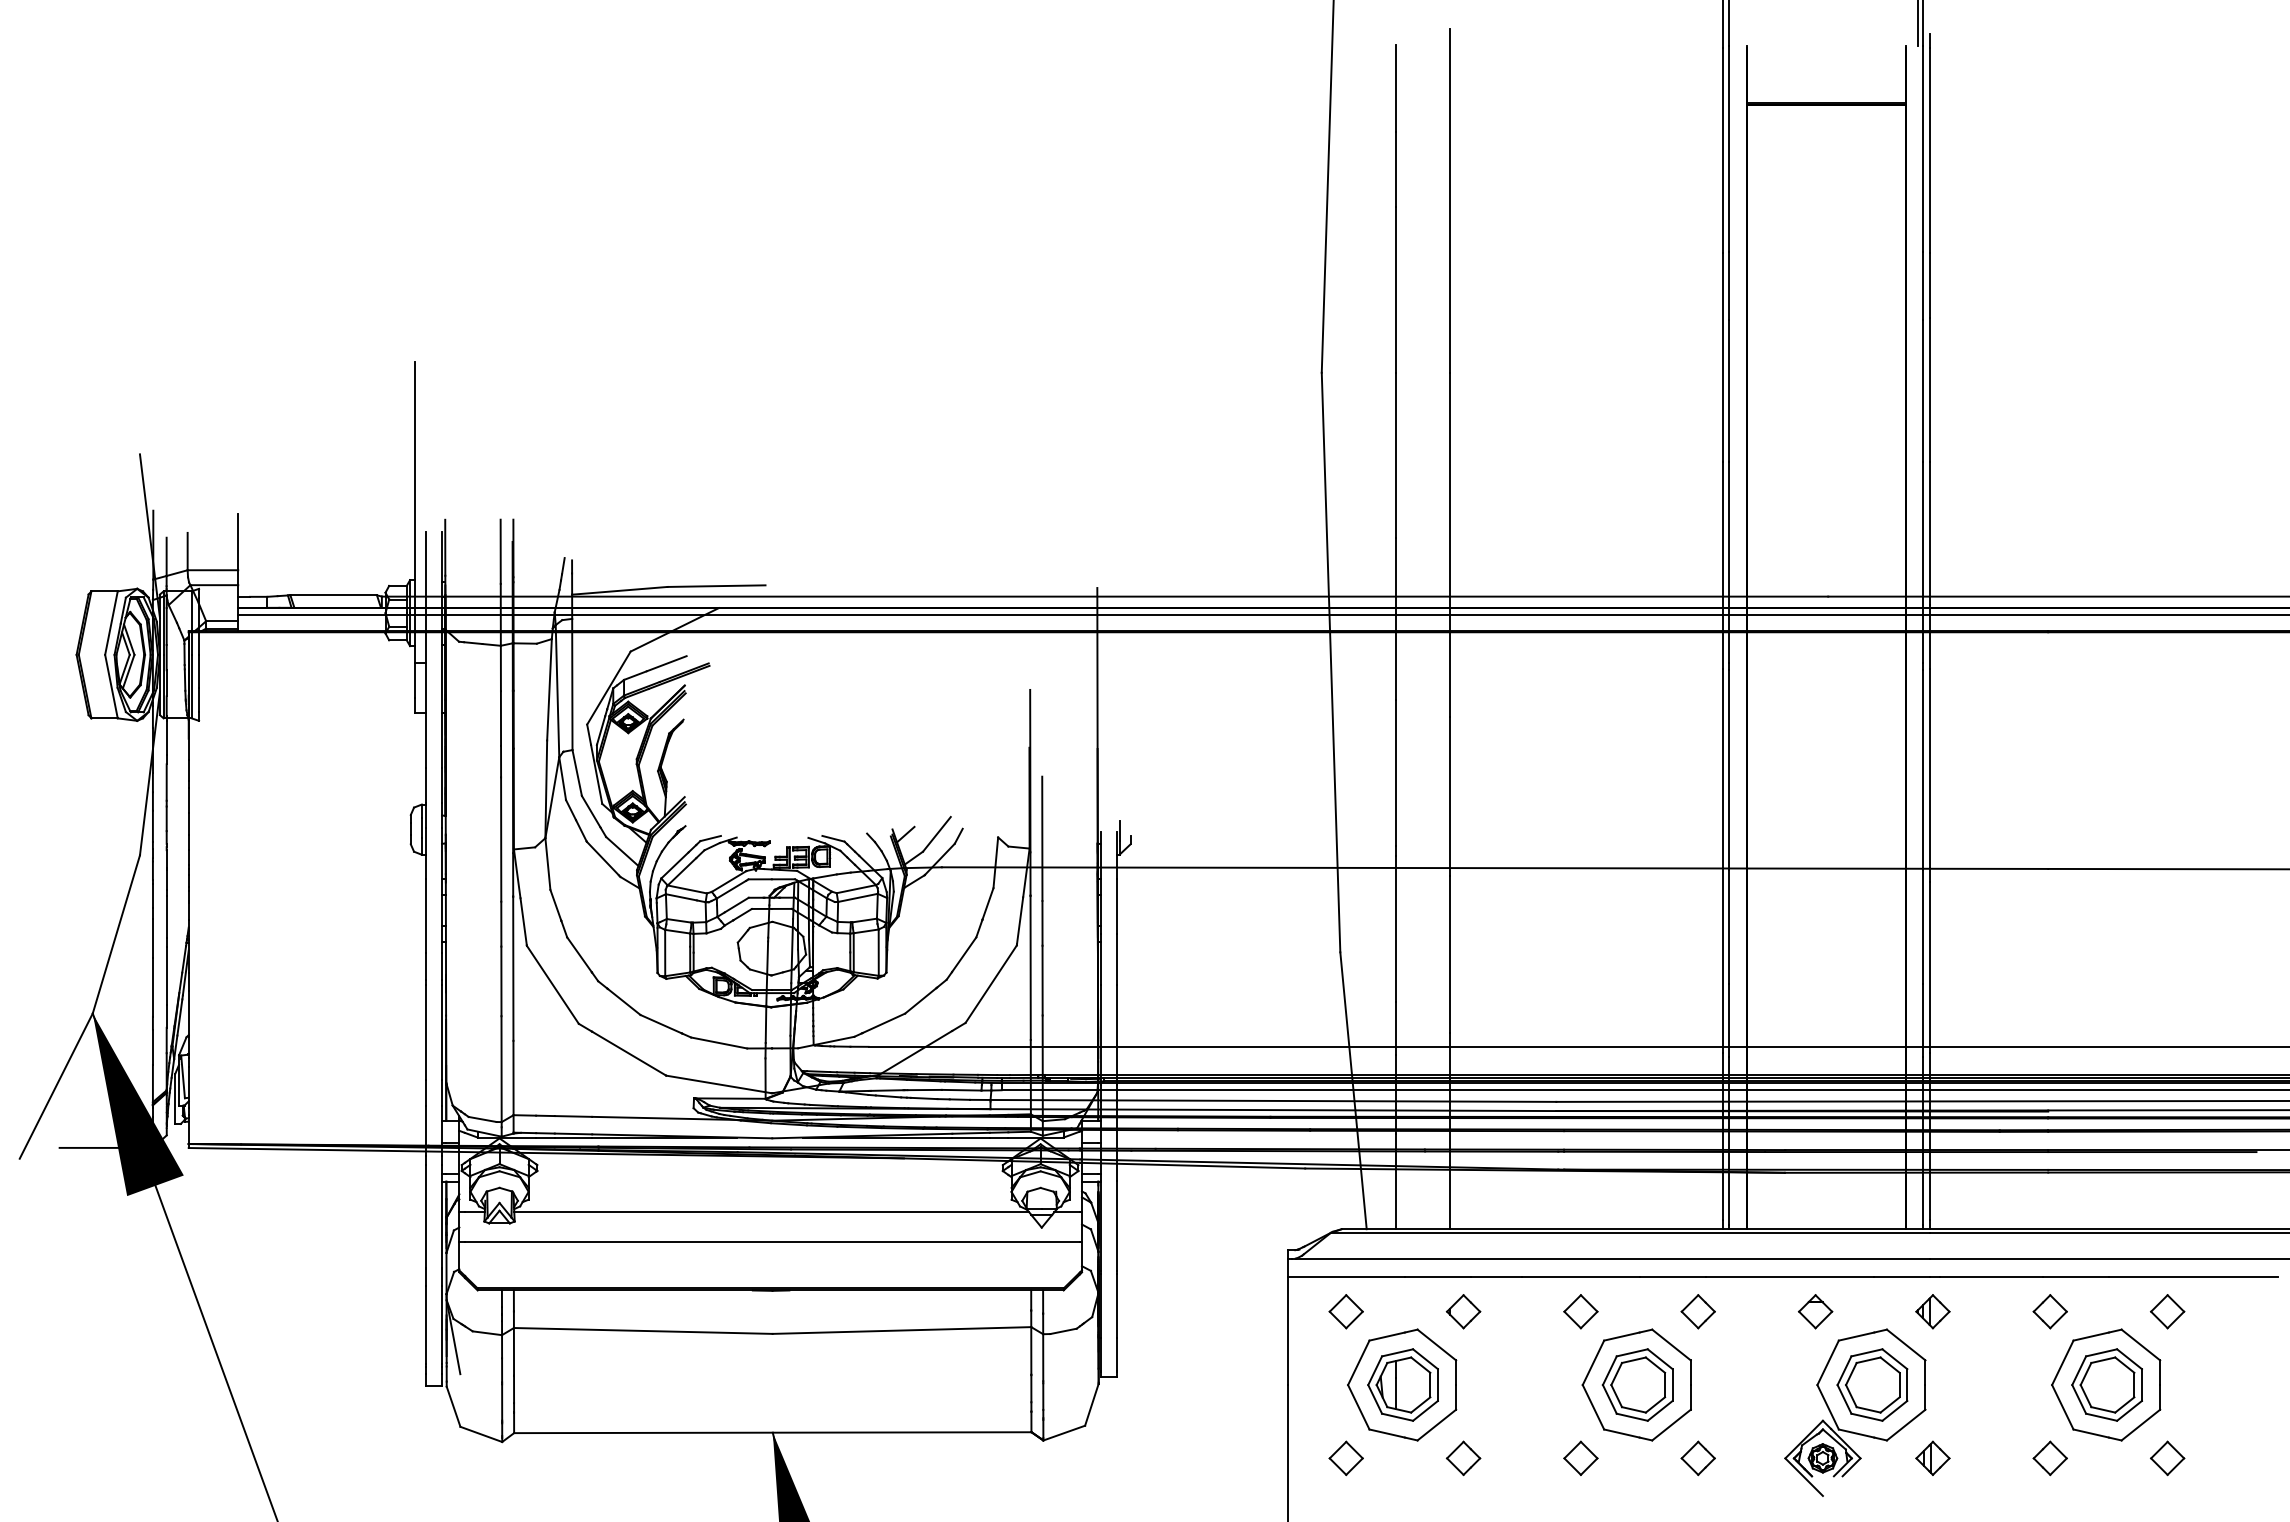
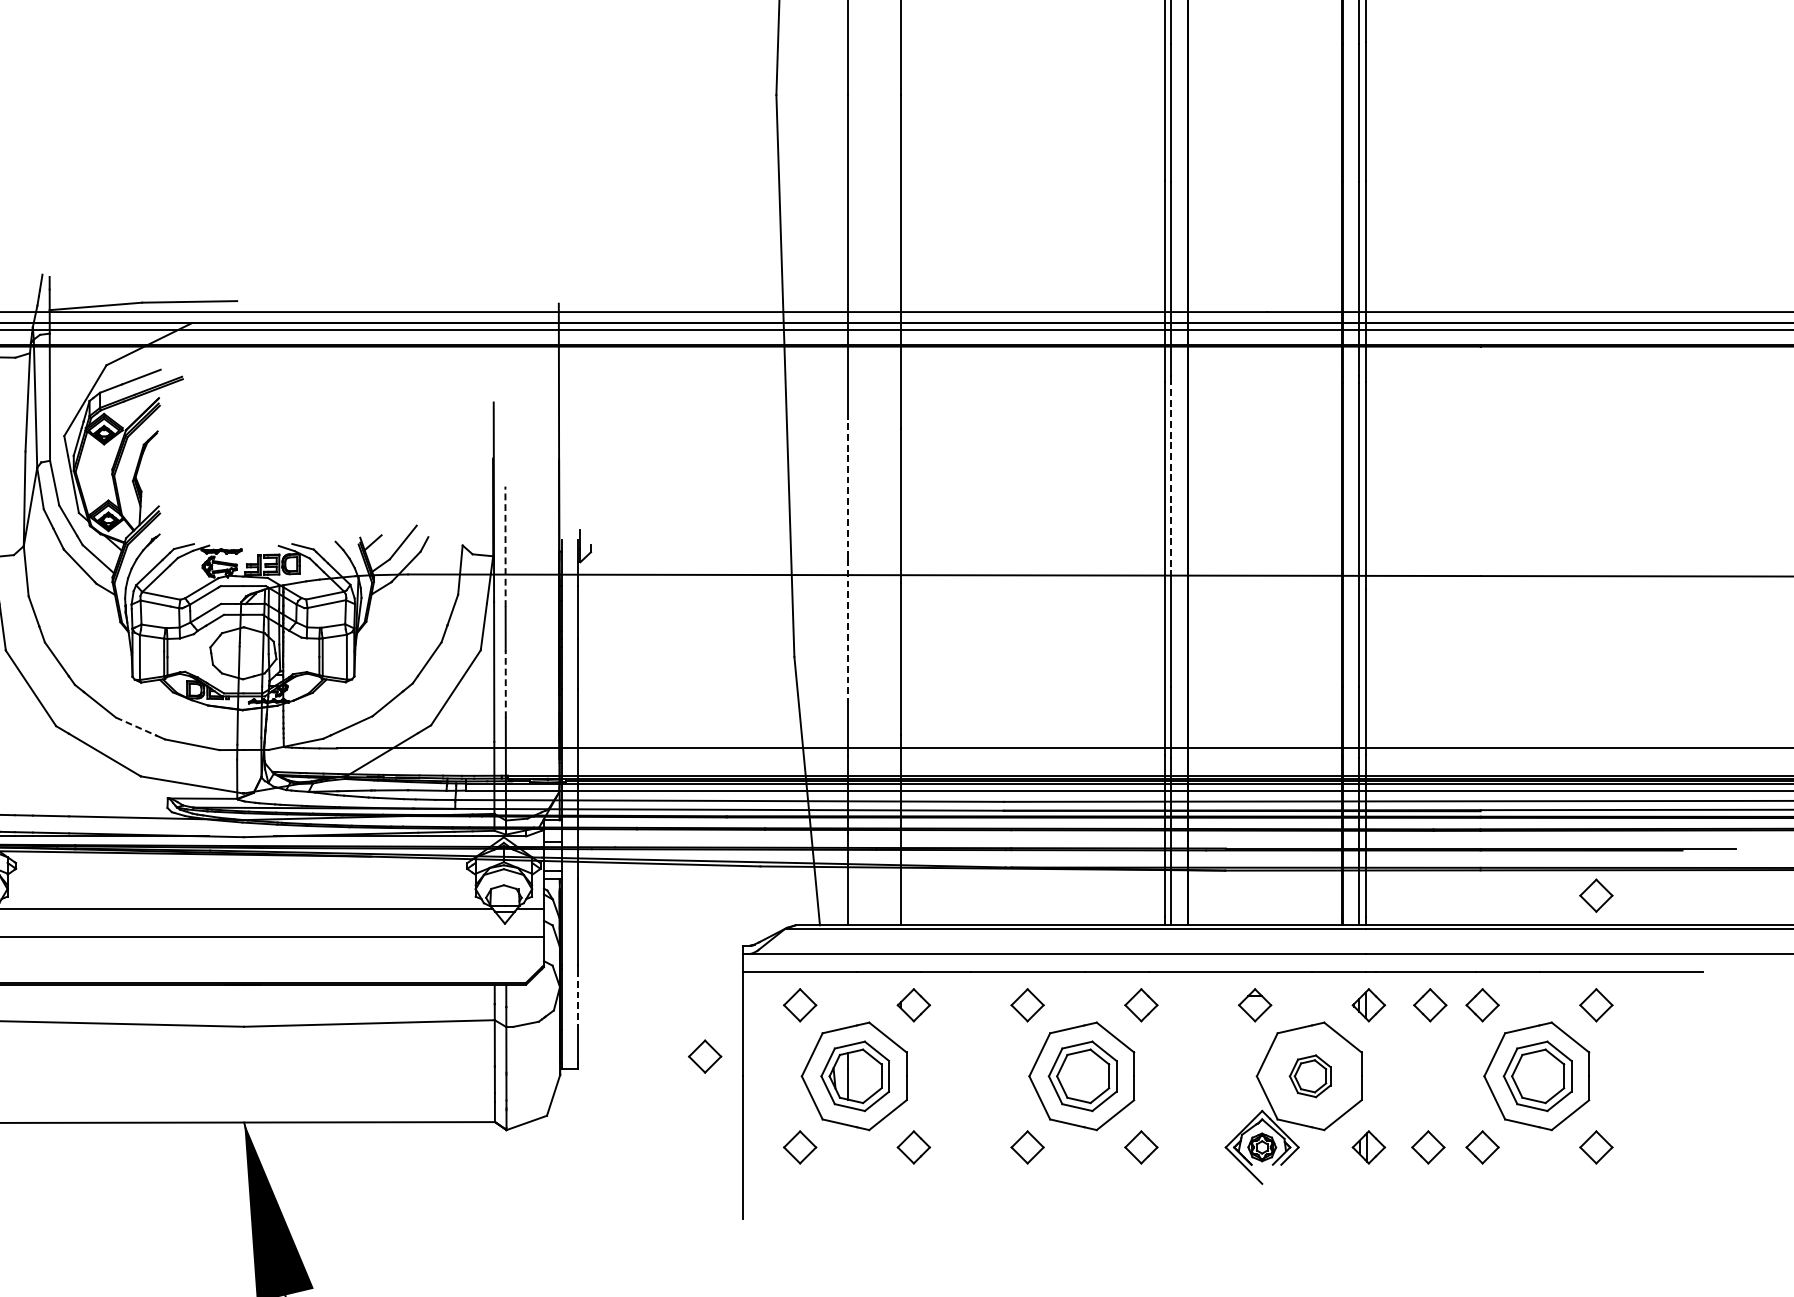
line: (1729, 769) -> (1171, 479), solid -> dashed
line: (1395, 773) -> (847, 483), solid -> dashed
line: (1042, 838) -> (505, 546), solid -> dashed
line: (1395, 928) -> (847, 633), solid -> dashed
line: (1042, 980) -> (505, 684), solid -> dashed
line: (661, 1024) -> (136, 726), solid -> dashed
part: (2167, 1198) -> (1596, 895), added
line: (1117, 1305) -> (578, 999), solid -> dashed
part: (1995, 1311) -> (1429, 1005), added
part: (1247, 1364) -> (704, 1056), added
part: (1872, 1384) -> (1310, 1075), size x0.6
part: (1993, 1458) -> (1427, 1147), added

